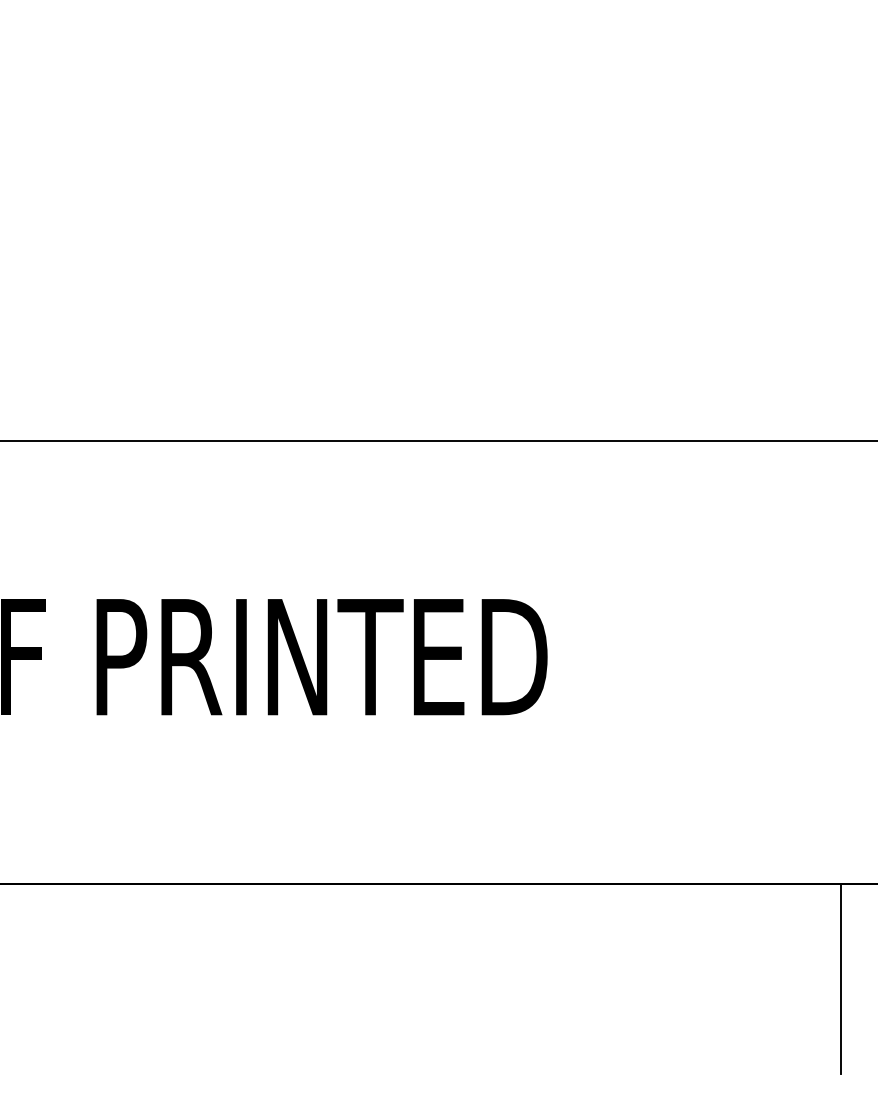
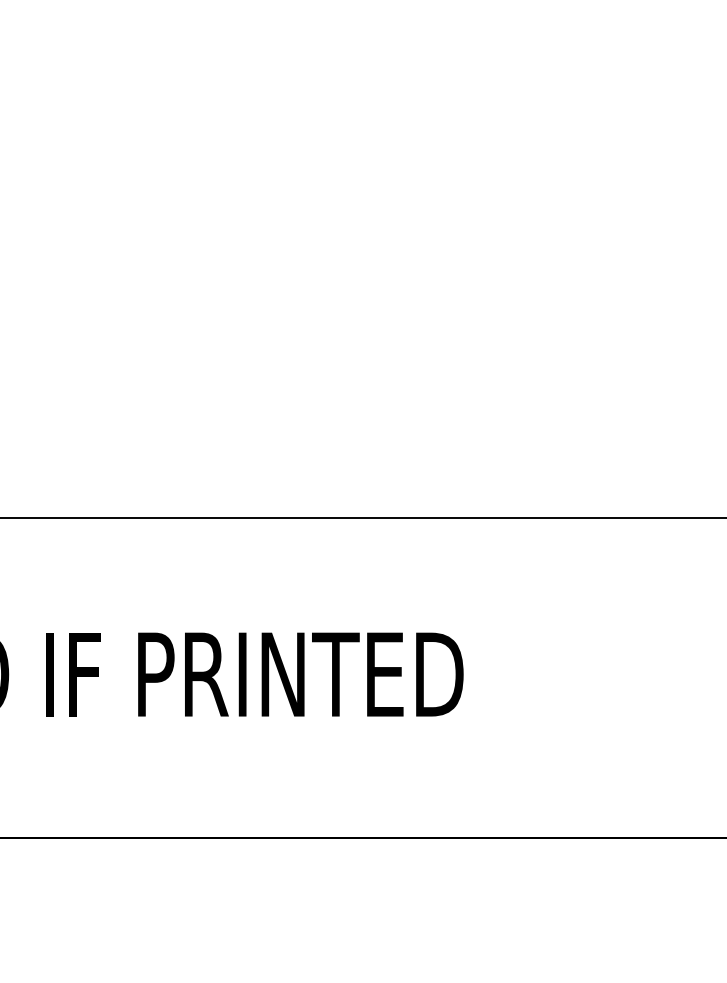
line: (841, 978) -> (675, 906), removed

